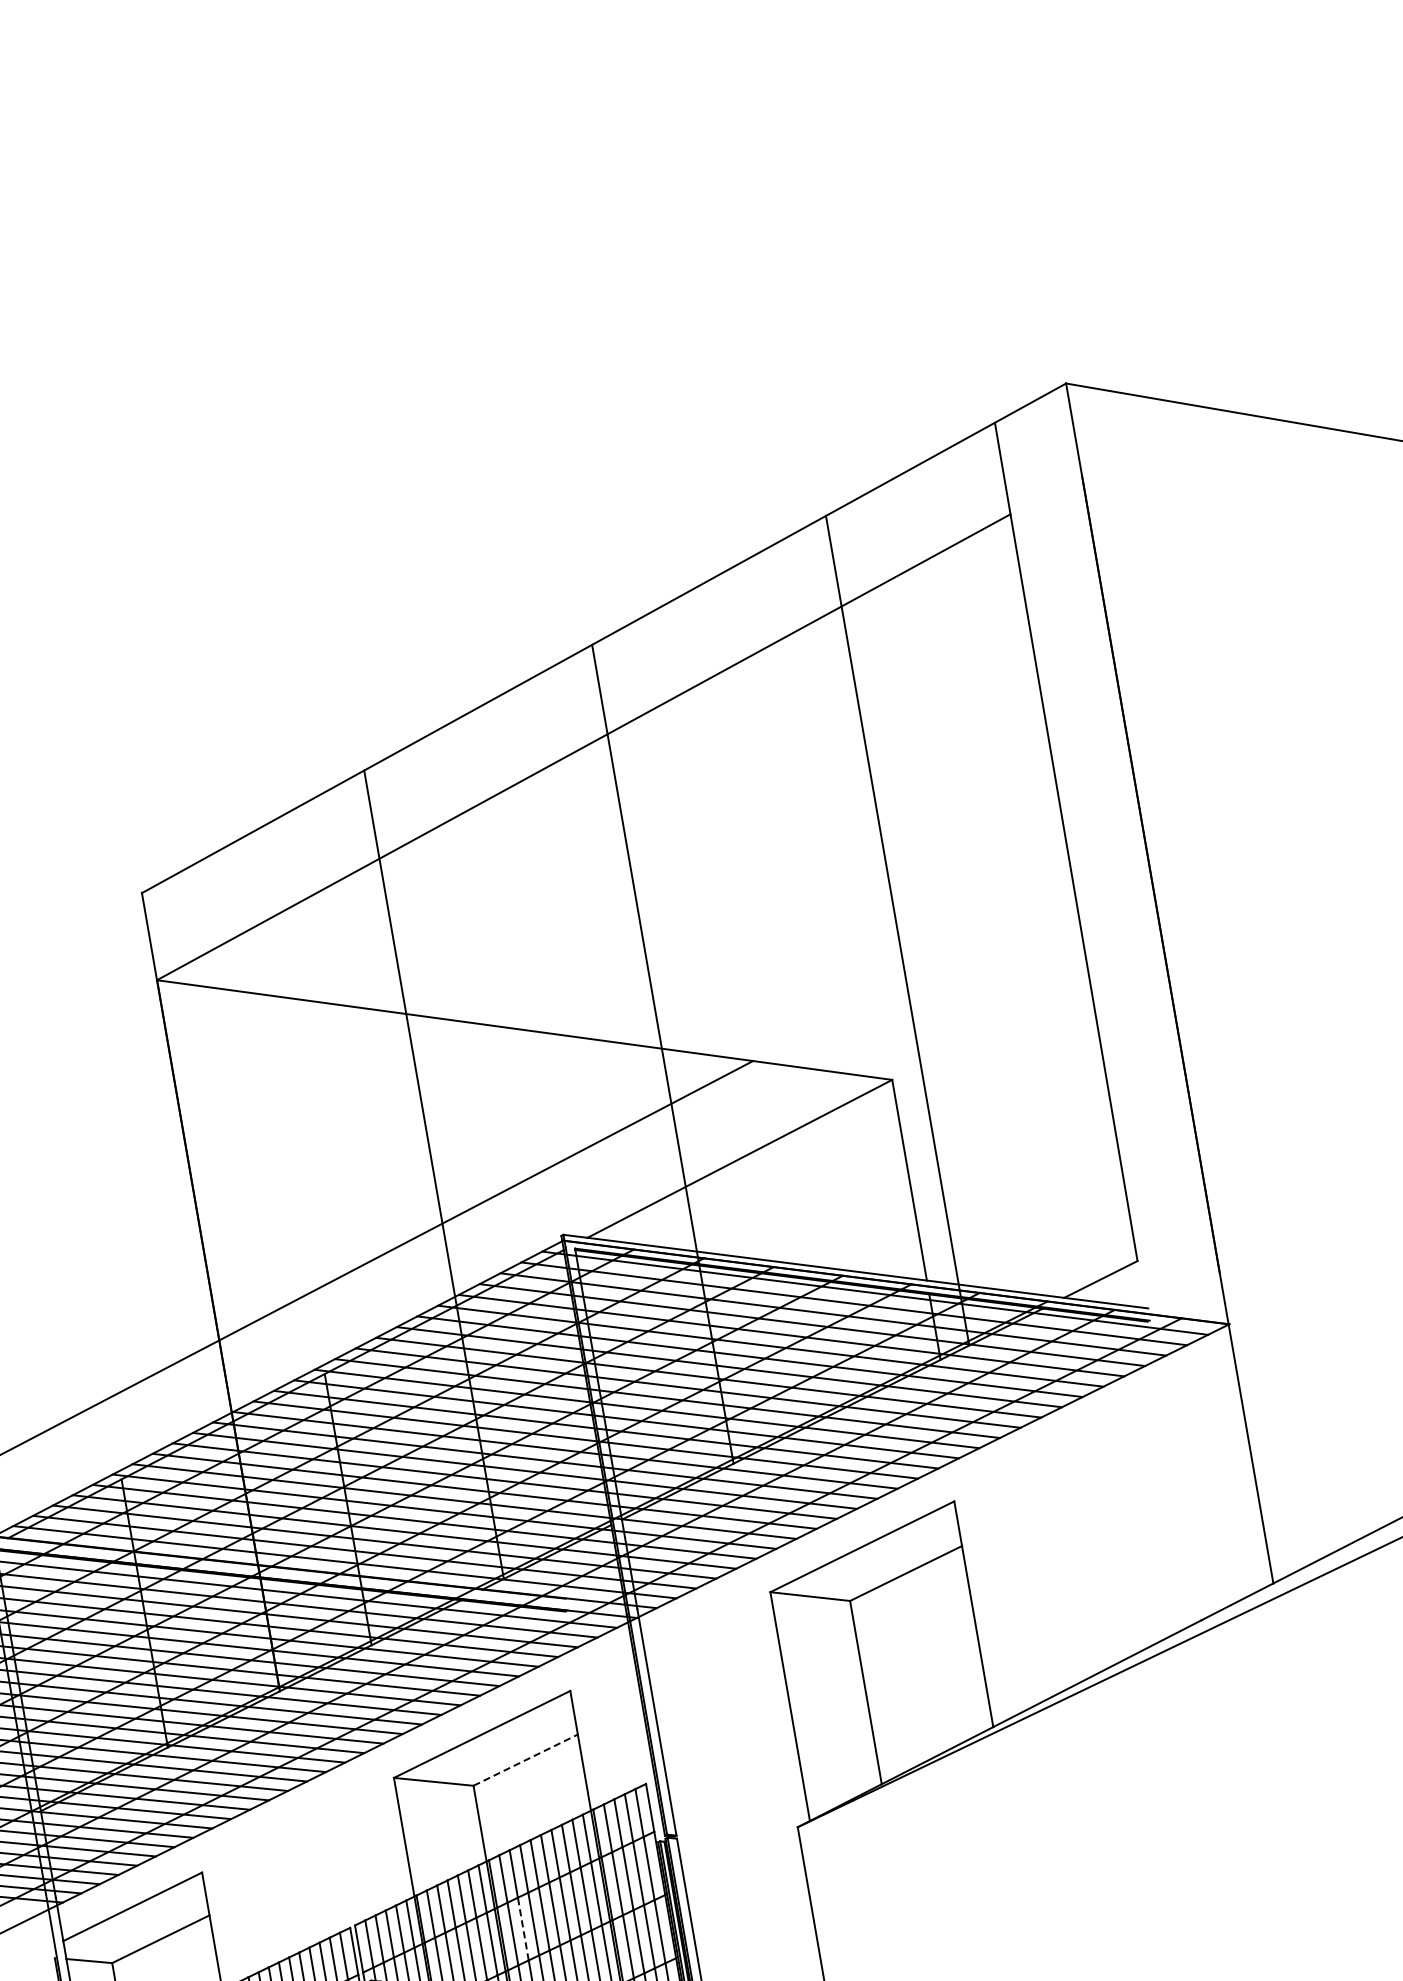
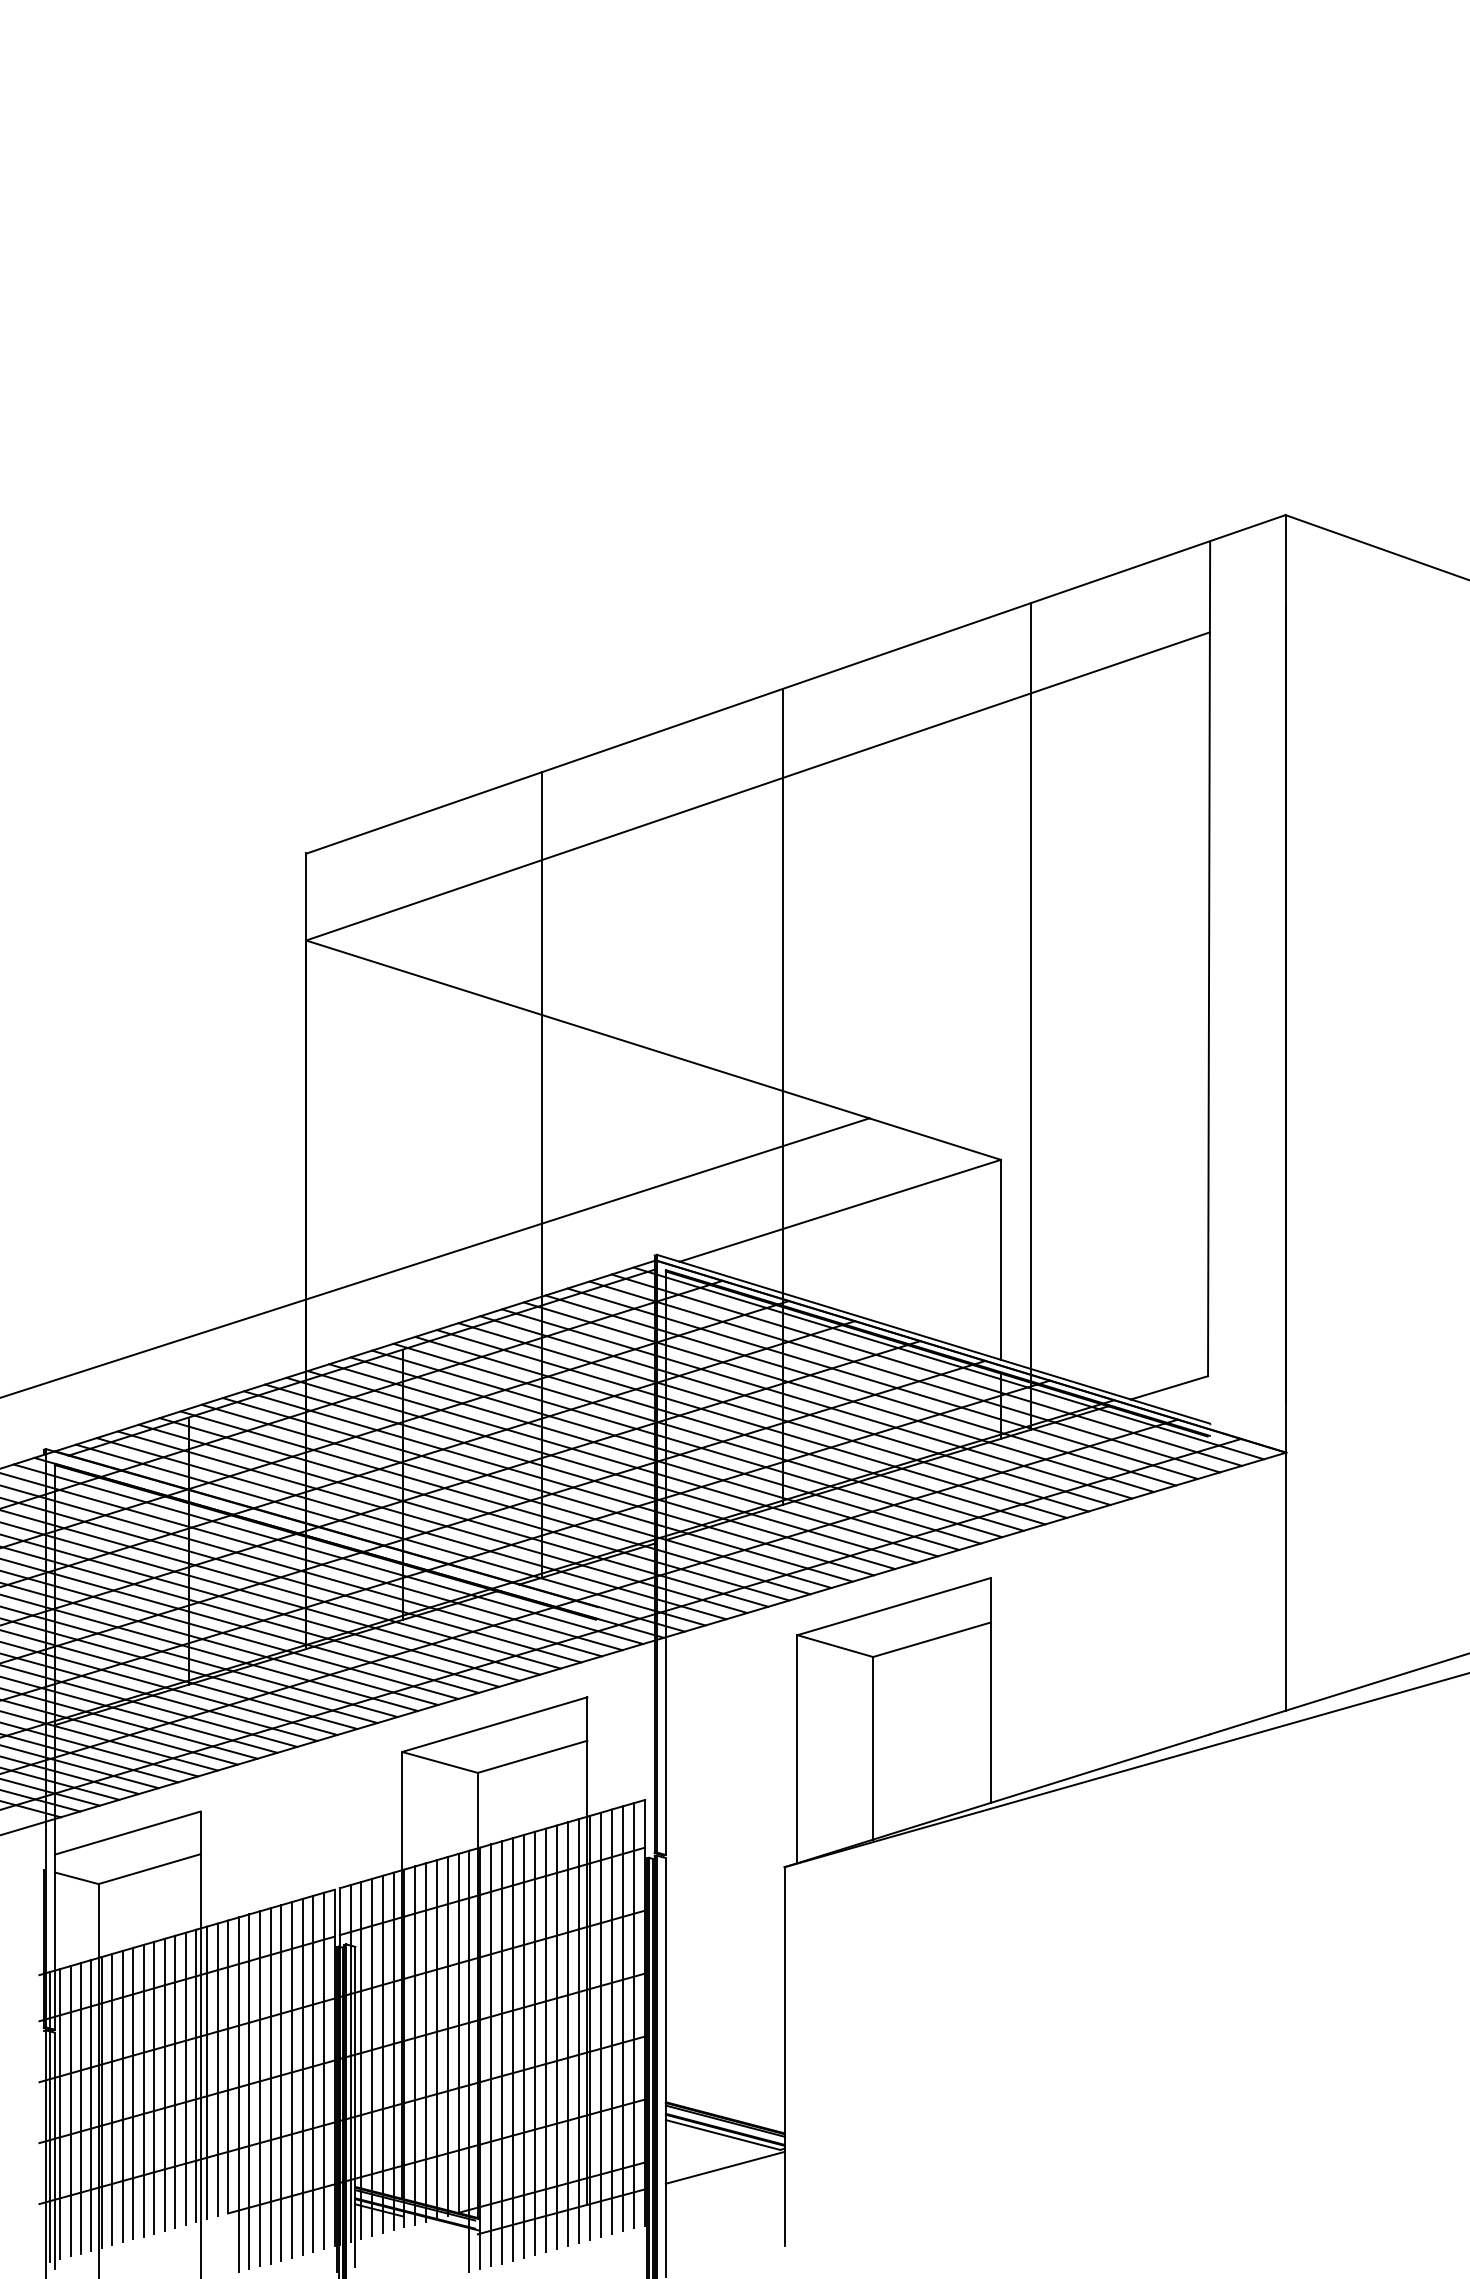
line: (526, 1759) -> (533, 1756), dashed -> solid
line: (523, 1928) -> (502, 1919), dashed -> solid

